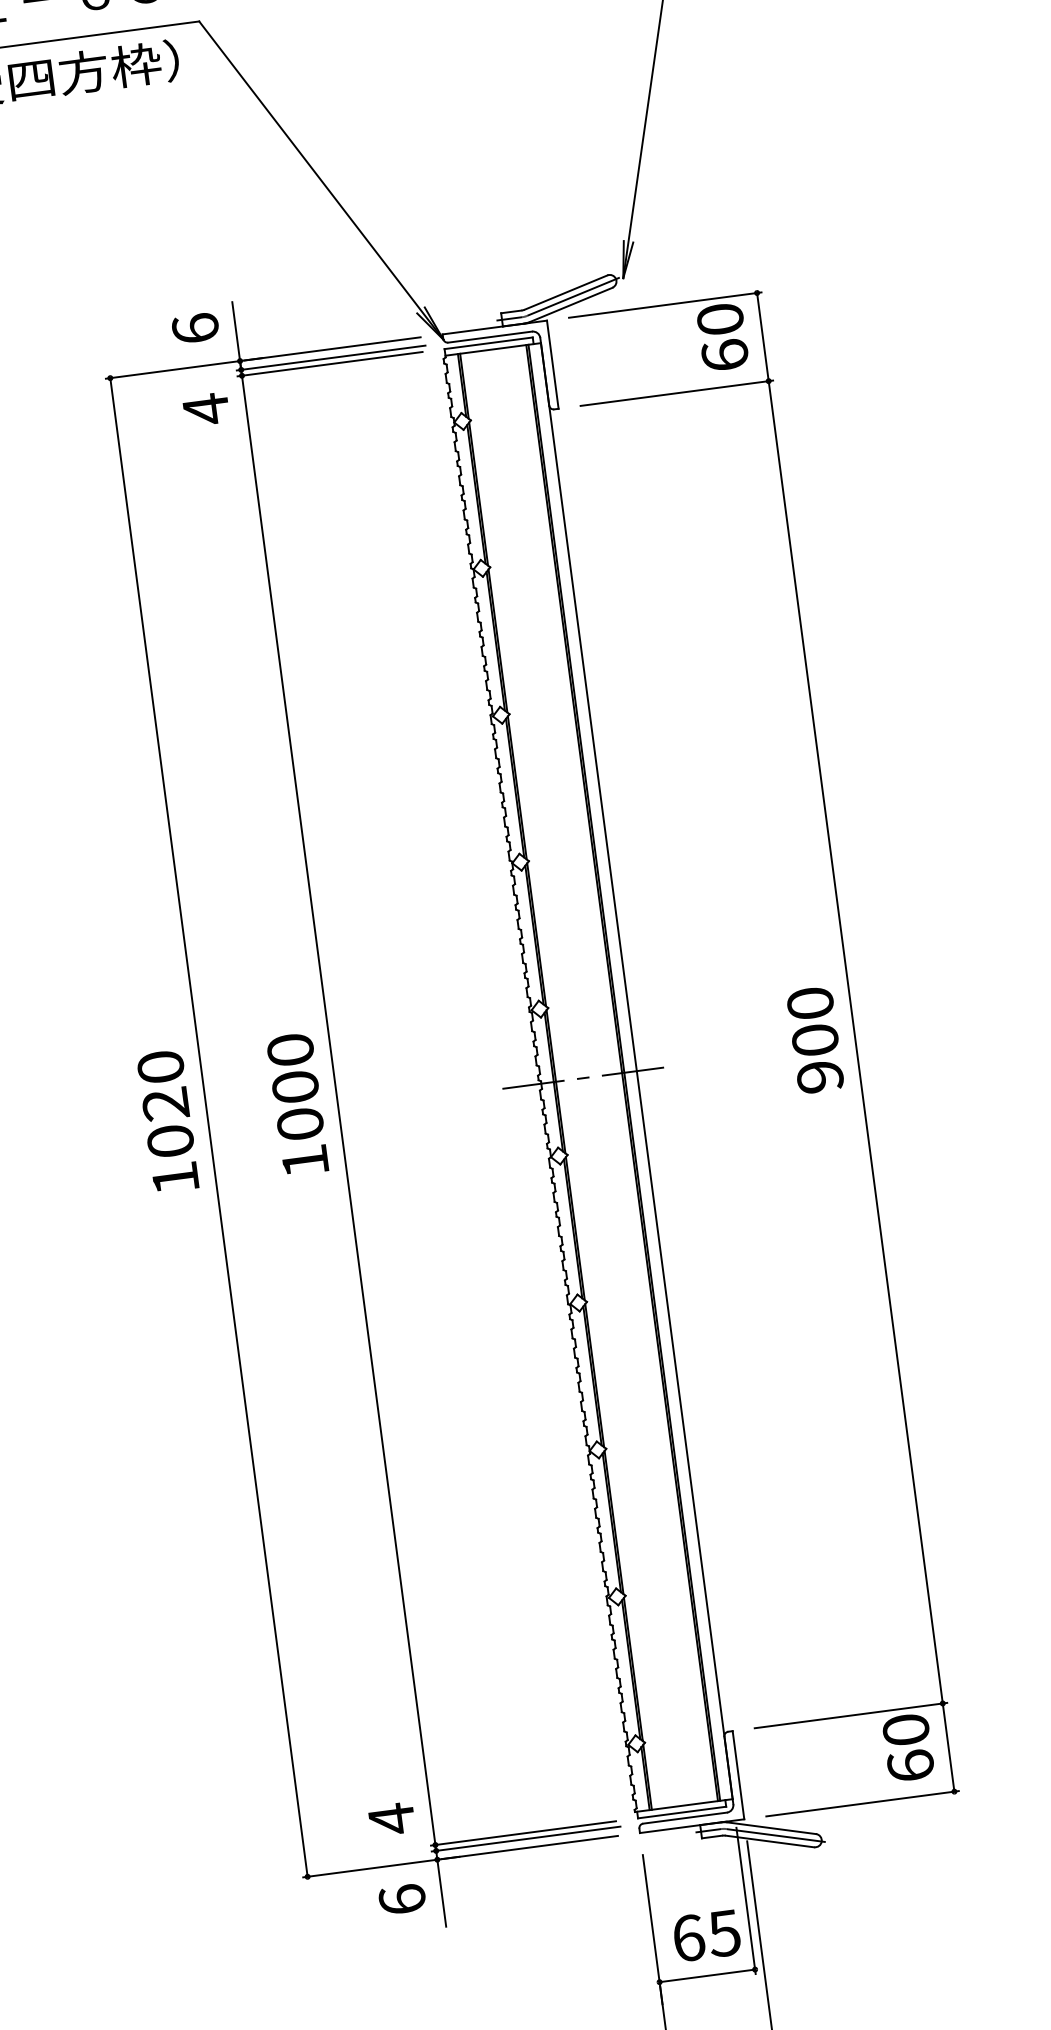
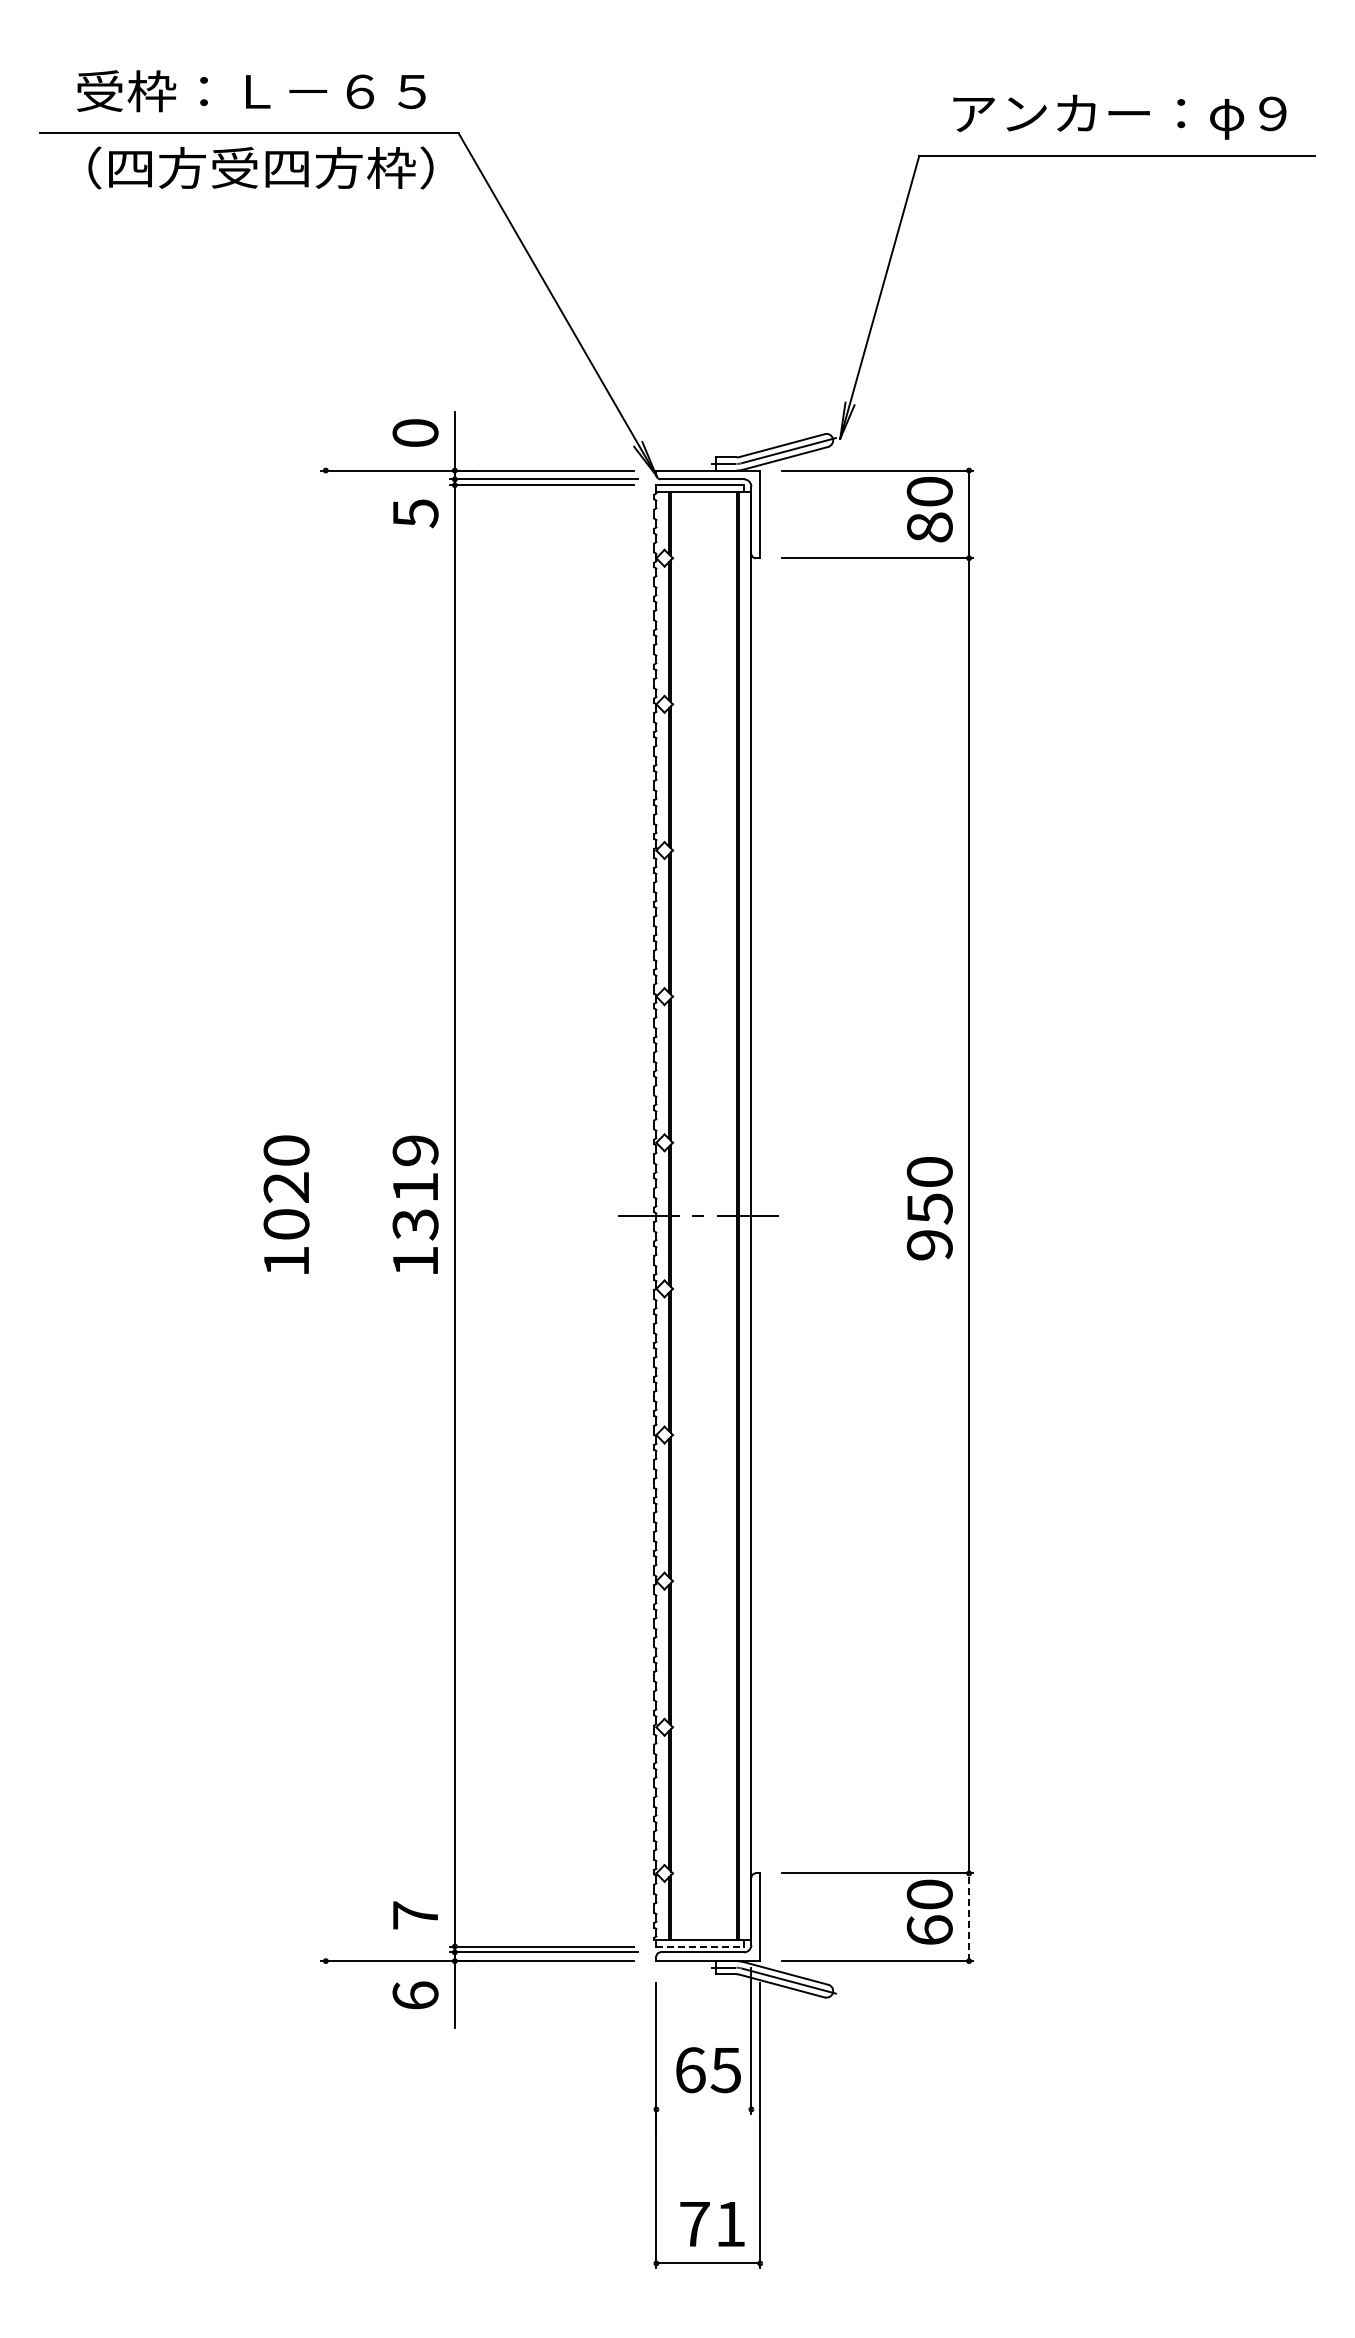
text: (195, 328) -> (415, 432), 6 -> 0
text: (724, 355) -> (929, 527), 60 -> 80
text: (206, 409) -> (415, 513), 4 -> 5
text: (814, 1040) -> (929, 1208), 900 -> 950
text: (295, 1087) -> (415, 1187), 1000 -> 1319
line: (208, 1127) -> (325, 1215), removed
line: (949, 1747) -> (969, 1917), solid -> dashed
line: (682, 1812) -> (700, 1946), solid -> dashed
text: (391, 1819) -> (415, 1915), 4 -> 7
line: (706, 1975) -> (703, 2109), removed

